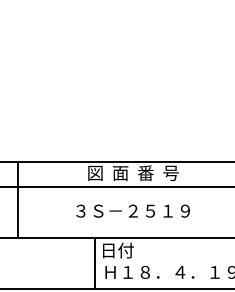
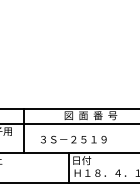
text: (132, 210) -> (73, 139), moved

